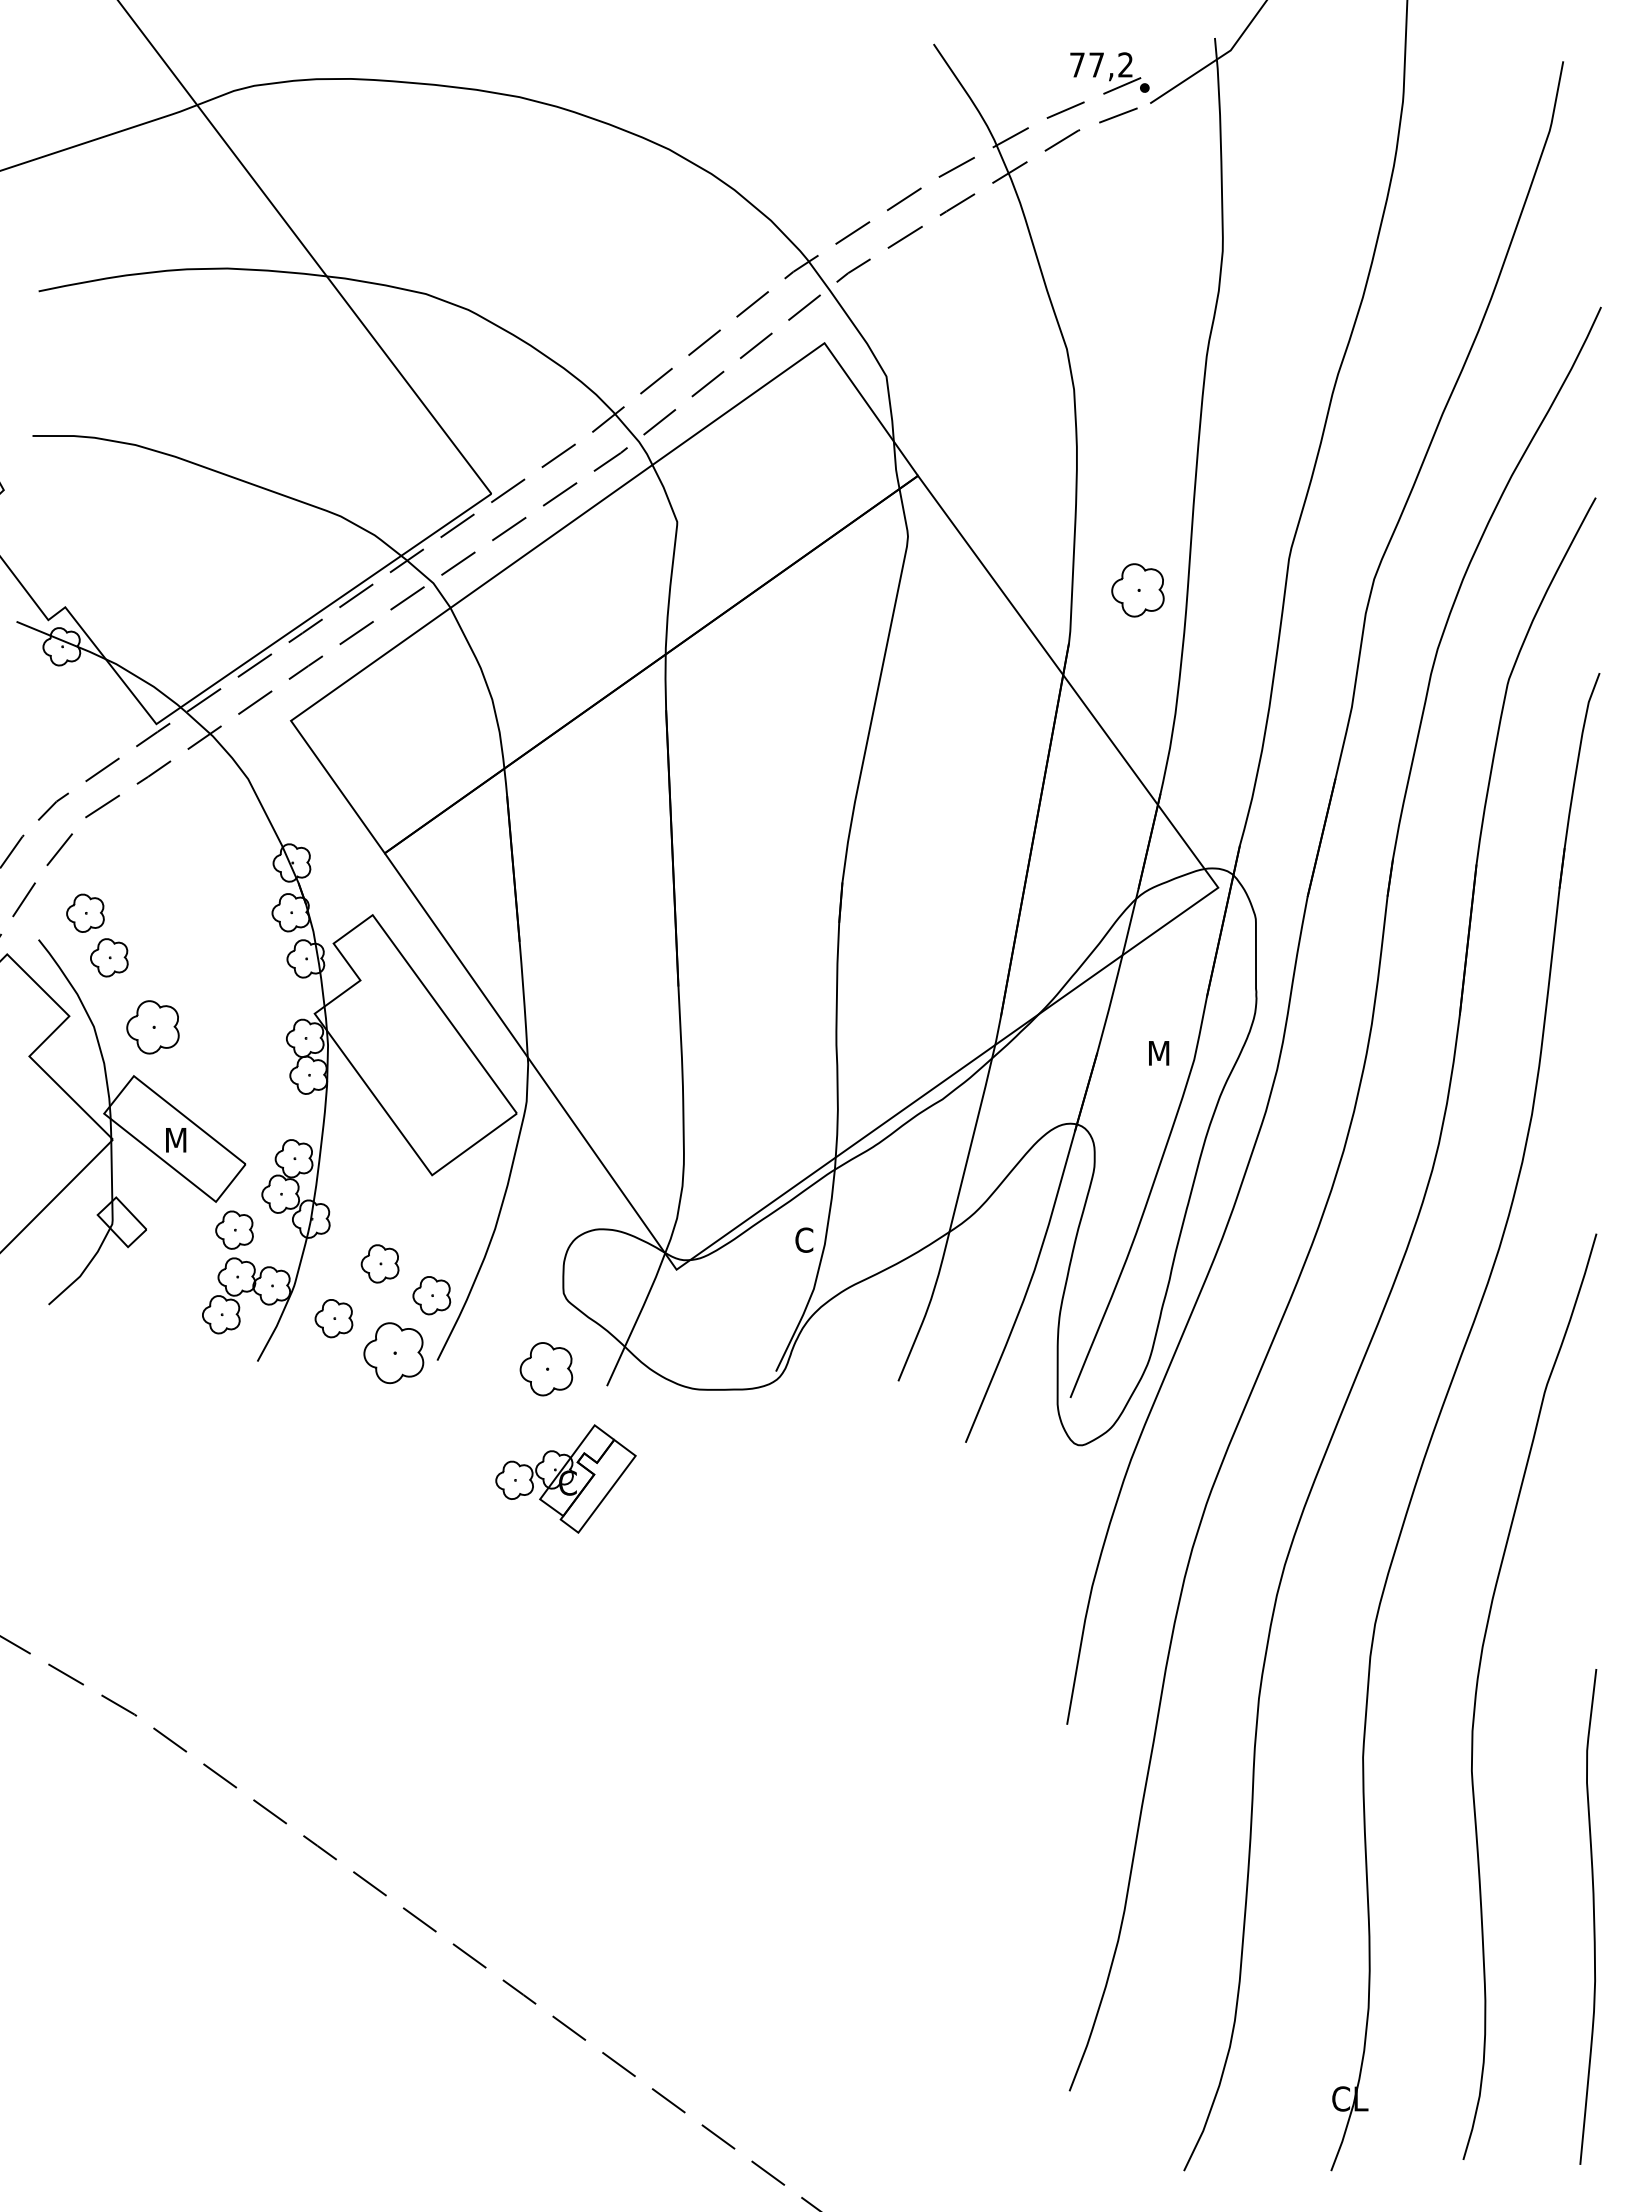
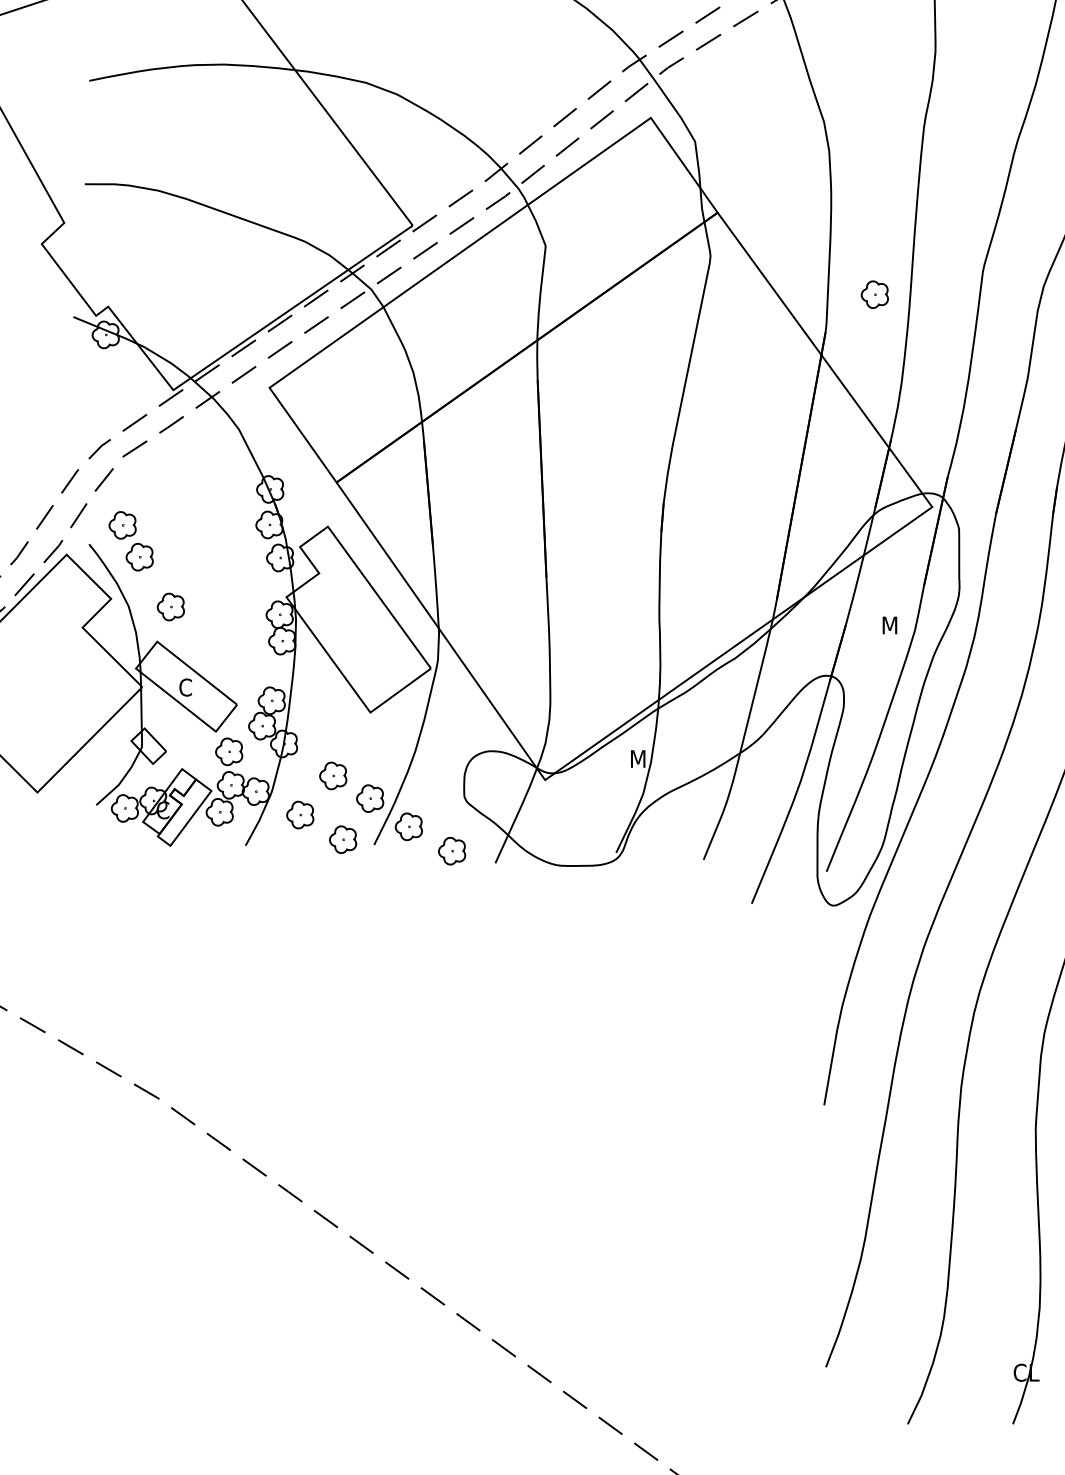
part: (1137, 590) -> (874, 294), size x0.71
part: (152, 1027) -> (170, 607), size x0.71
text: (175, 1139) -> (186, 687), M -> C
text: (805, 1239) -> (637, 758), C -> M
part: (485, 1334) -> (408, 826), added
part: (393, 1352) -> (342, 839), size x0.62
part: (546, 1368) -> (452, 850), size x0.71
part: (565, 1478) -> (161, 807), moved

